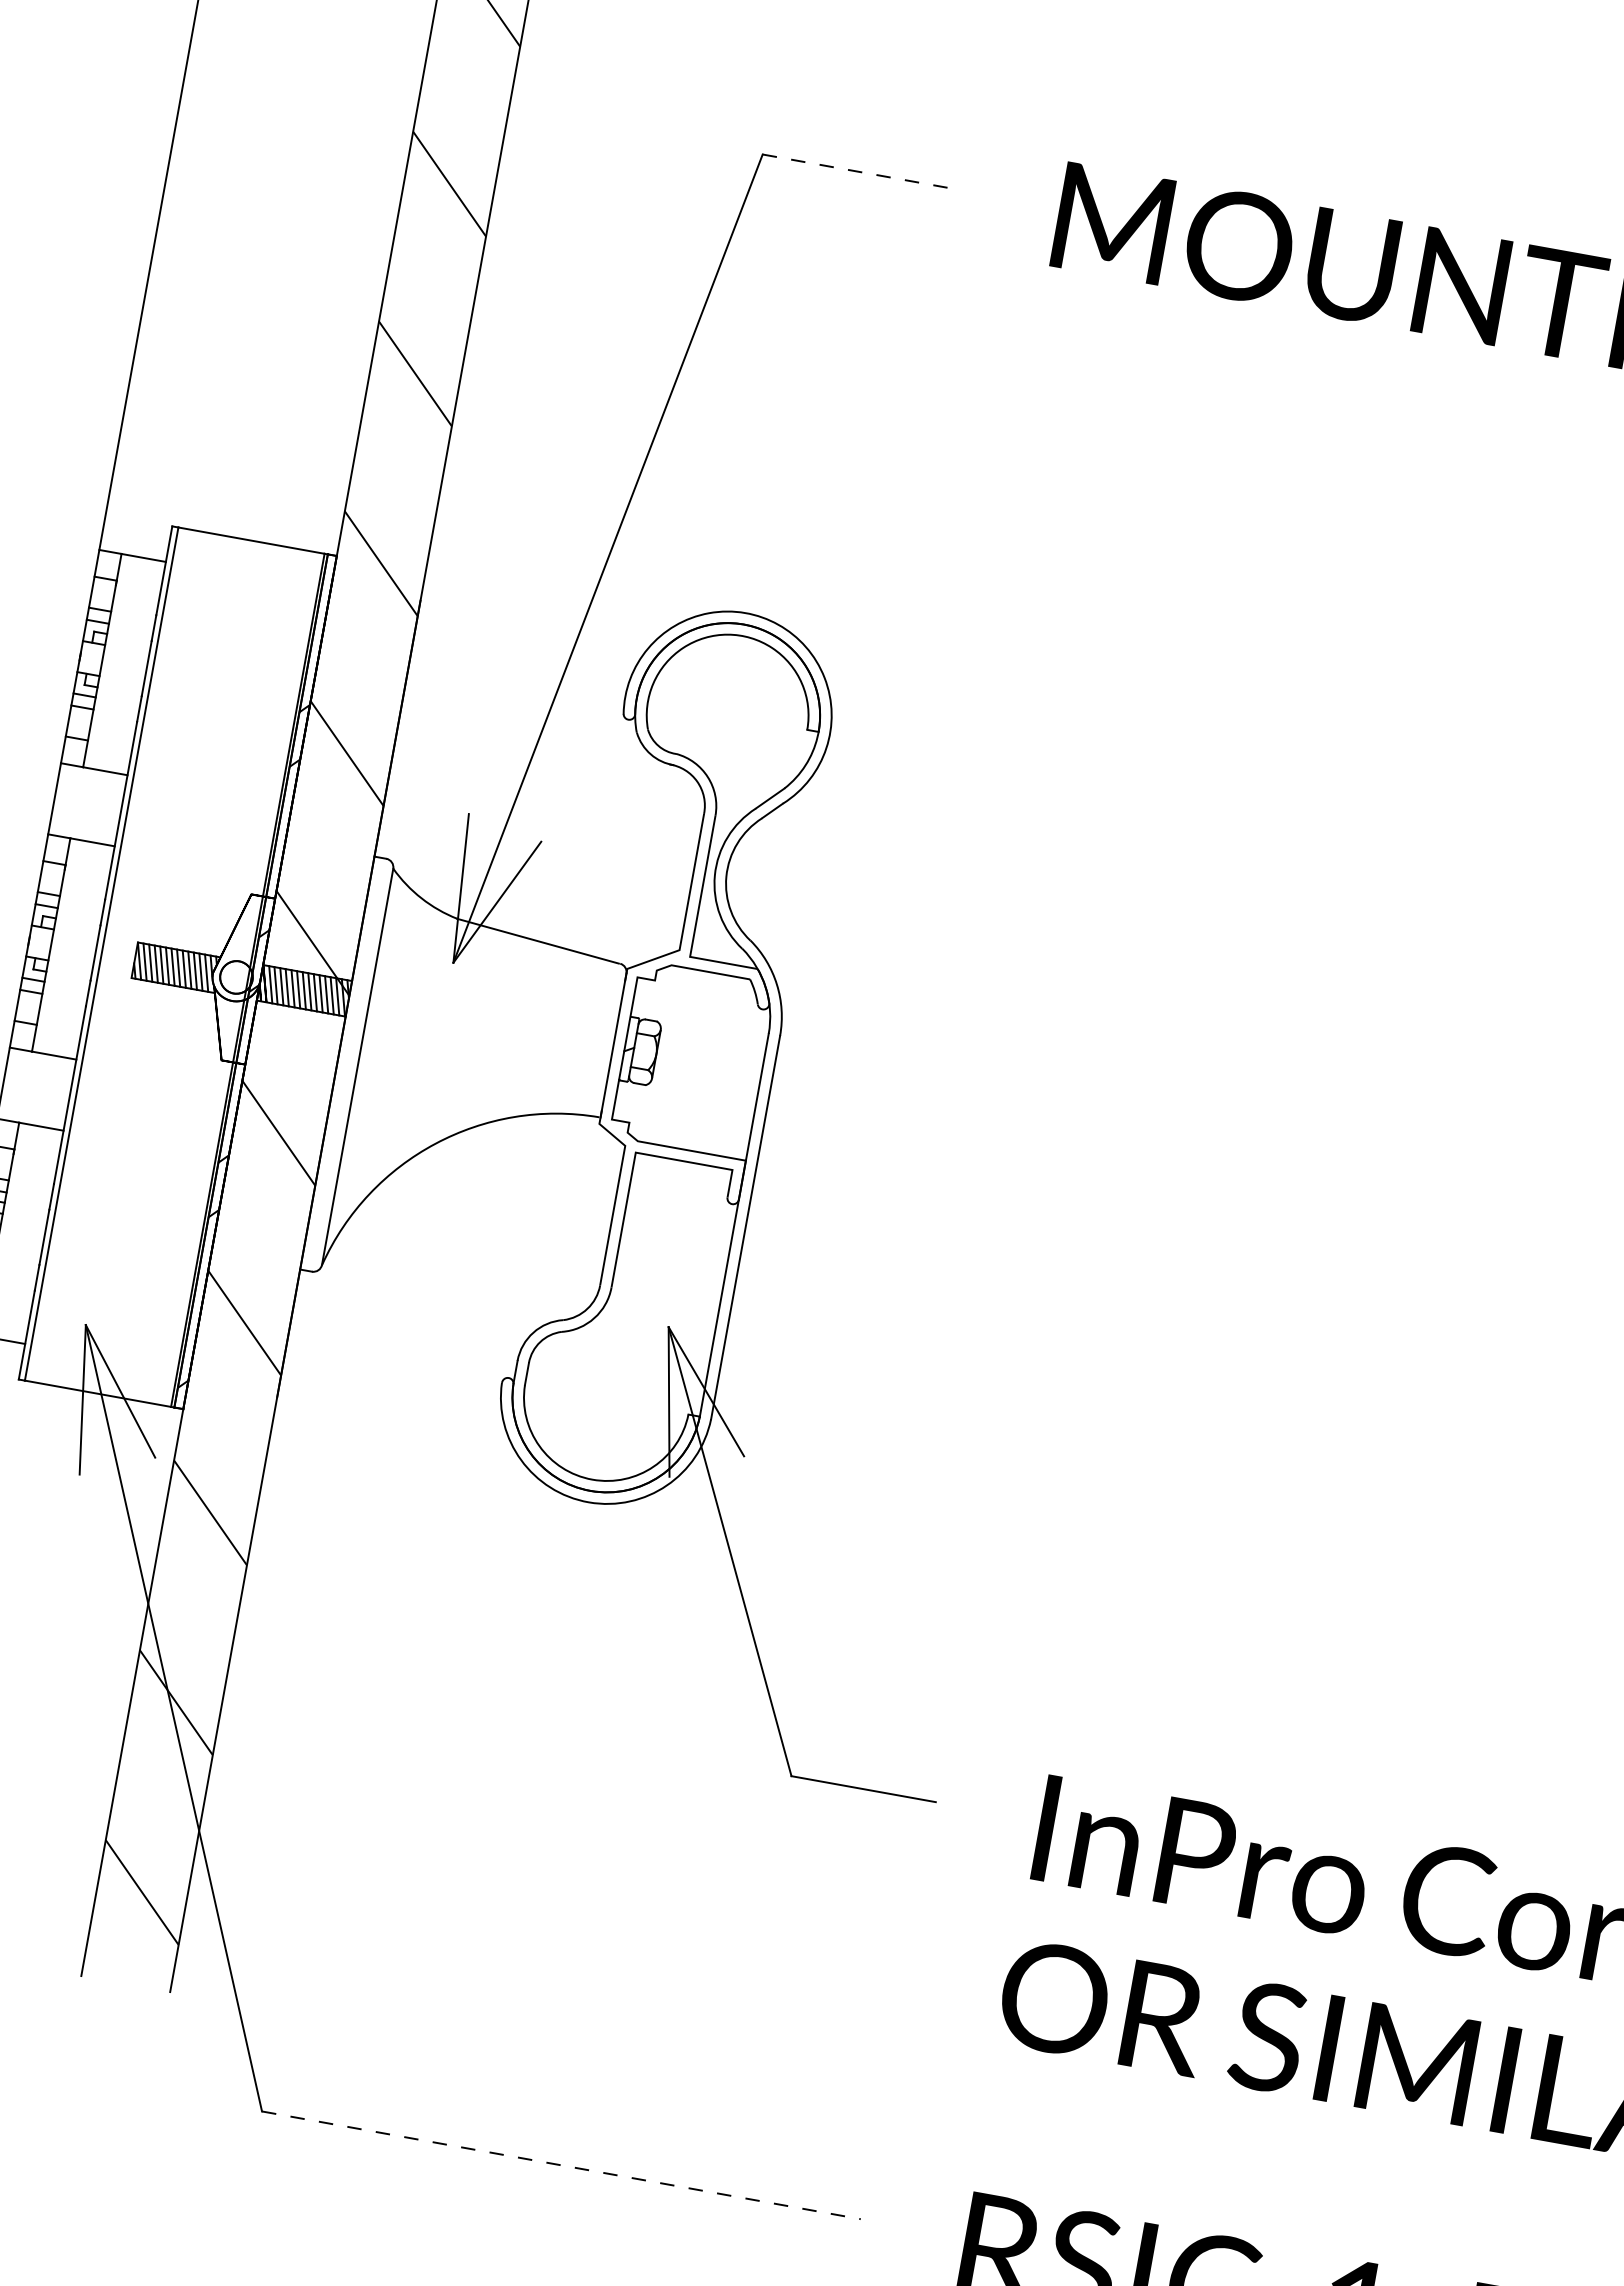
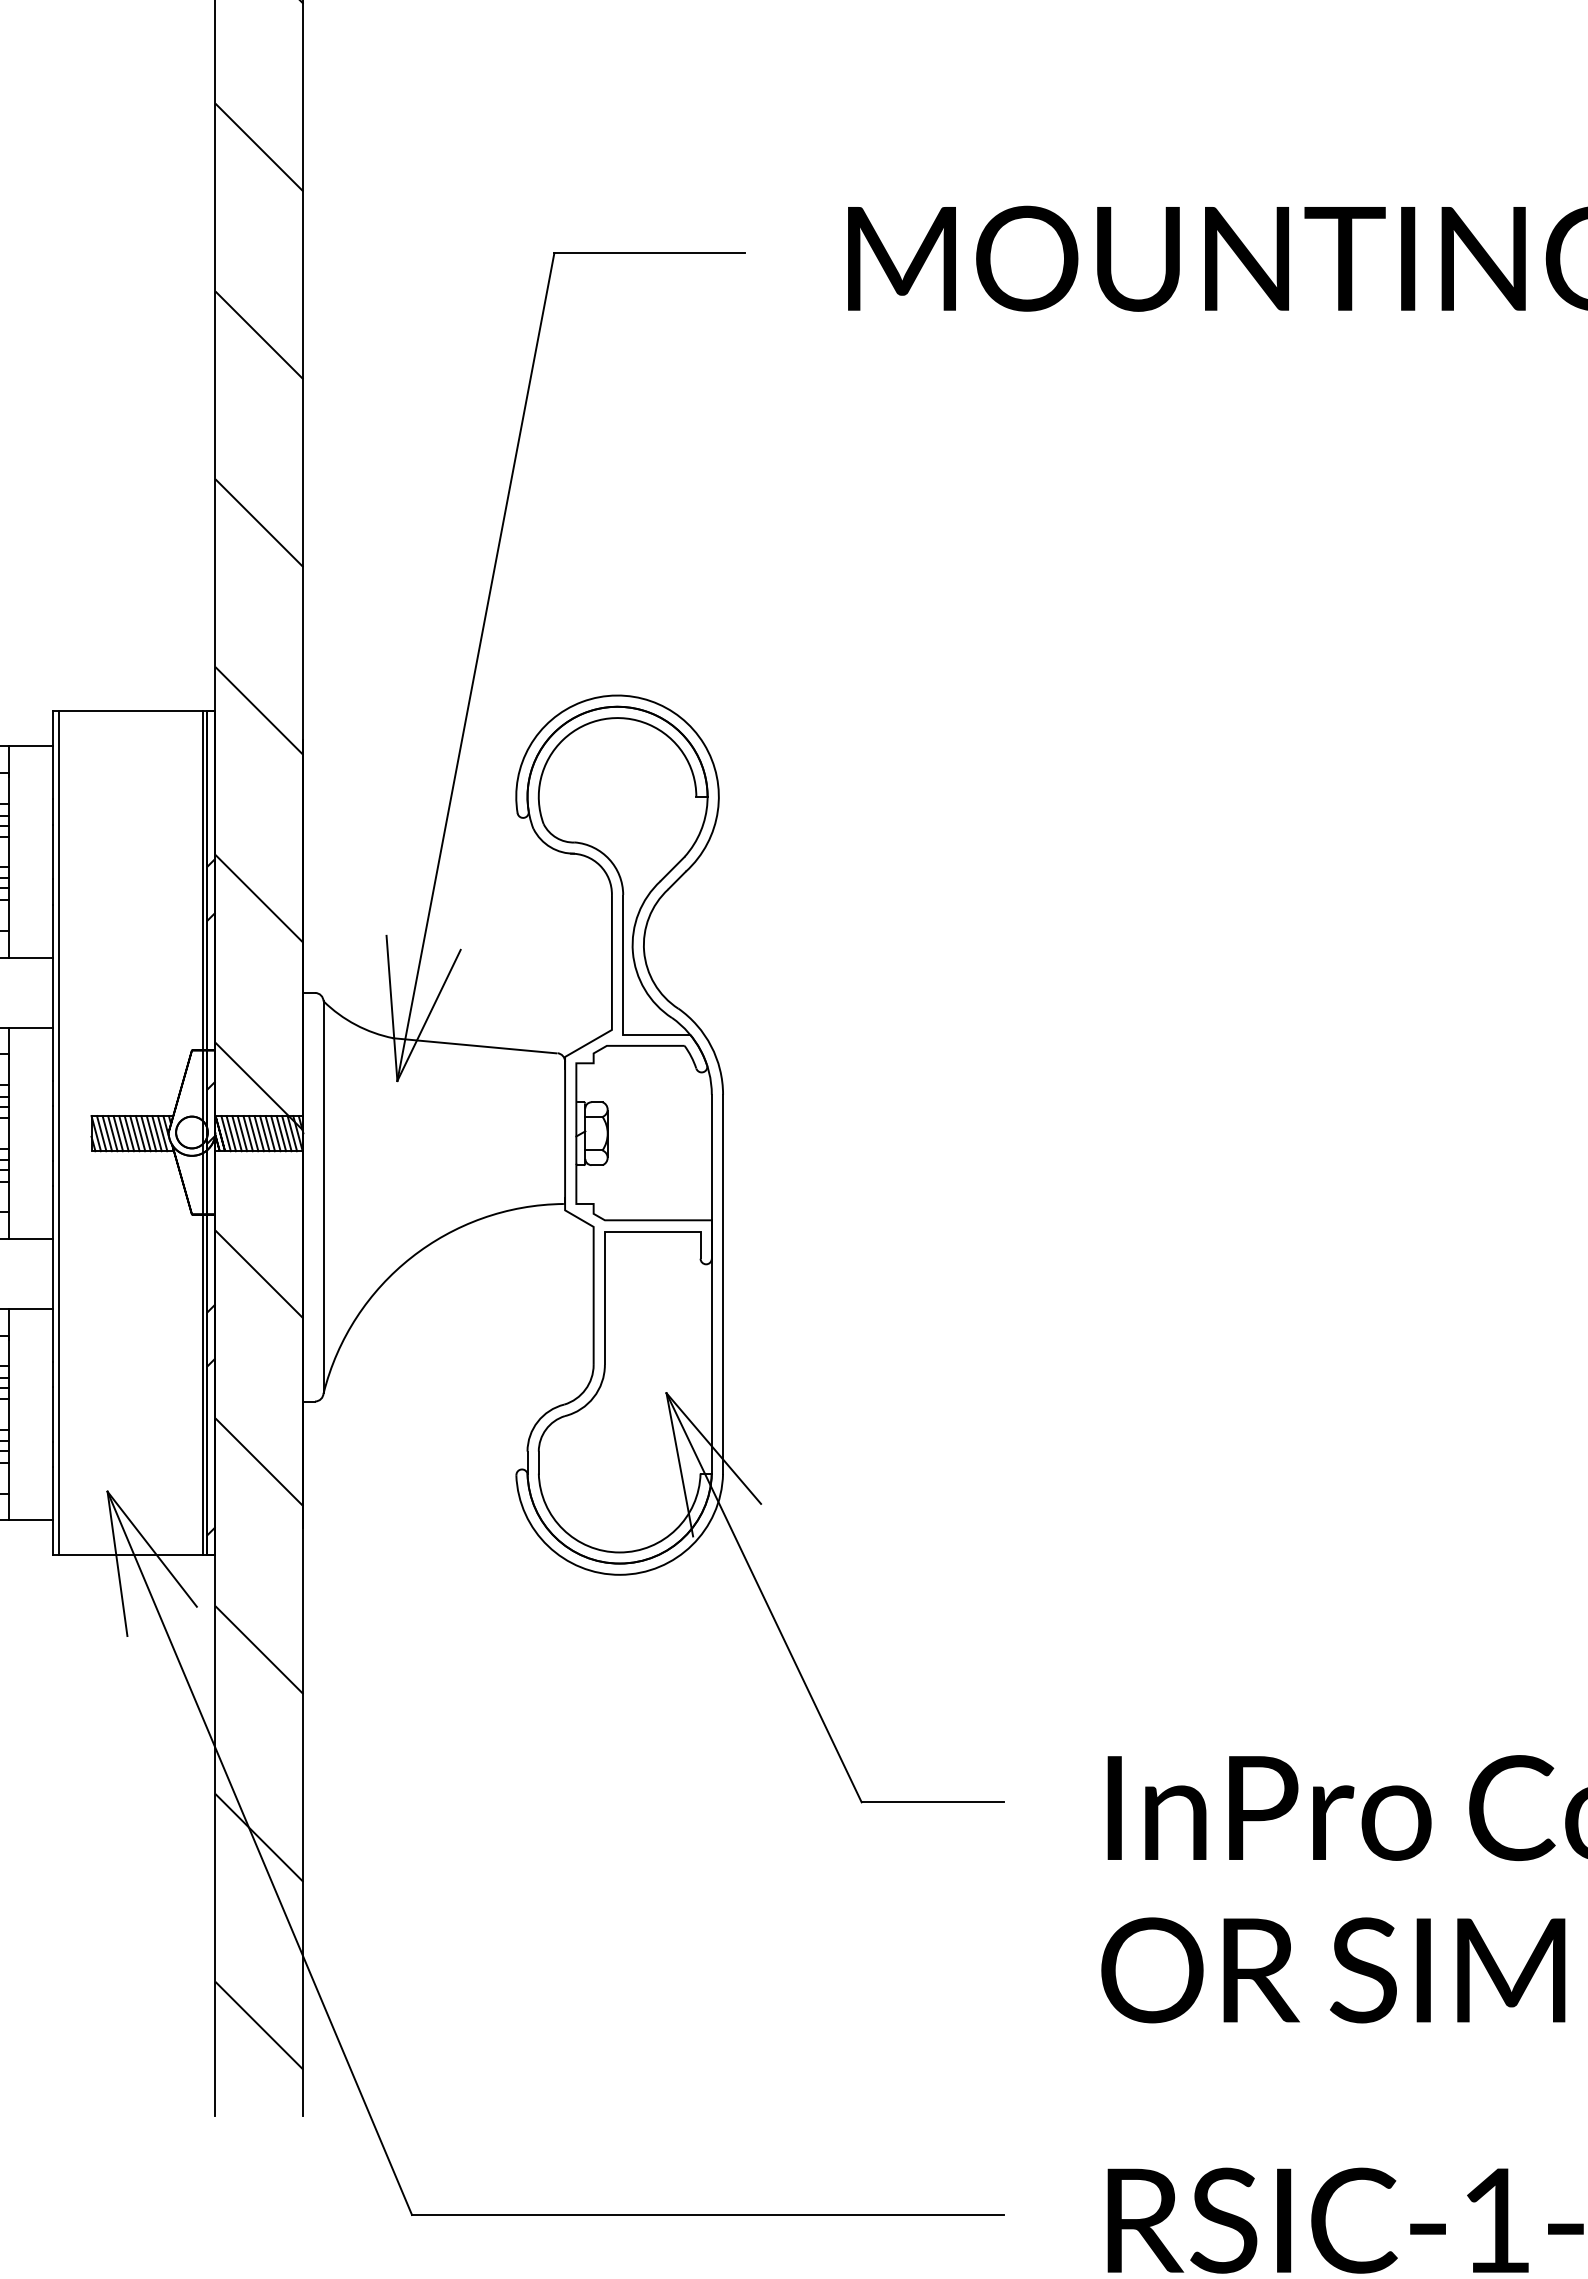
line: (859, 172) -> (650, 253), dashed -> solid
line: (561, 2164) -> (708, 2214), dashed -> solid

